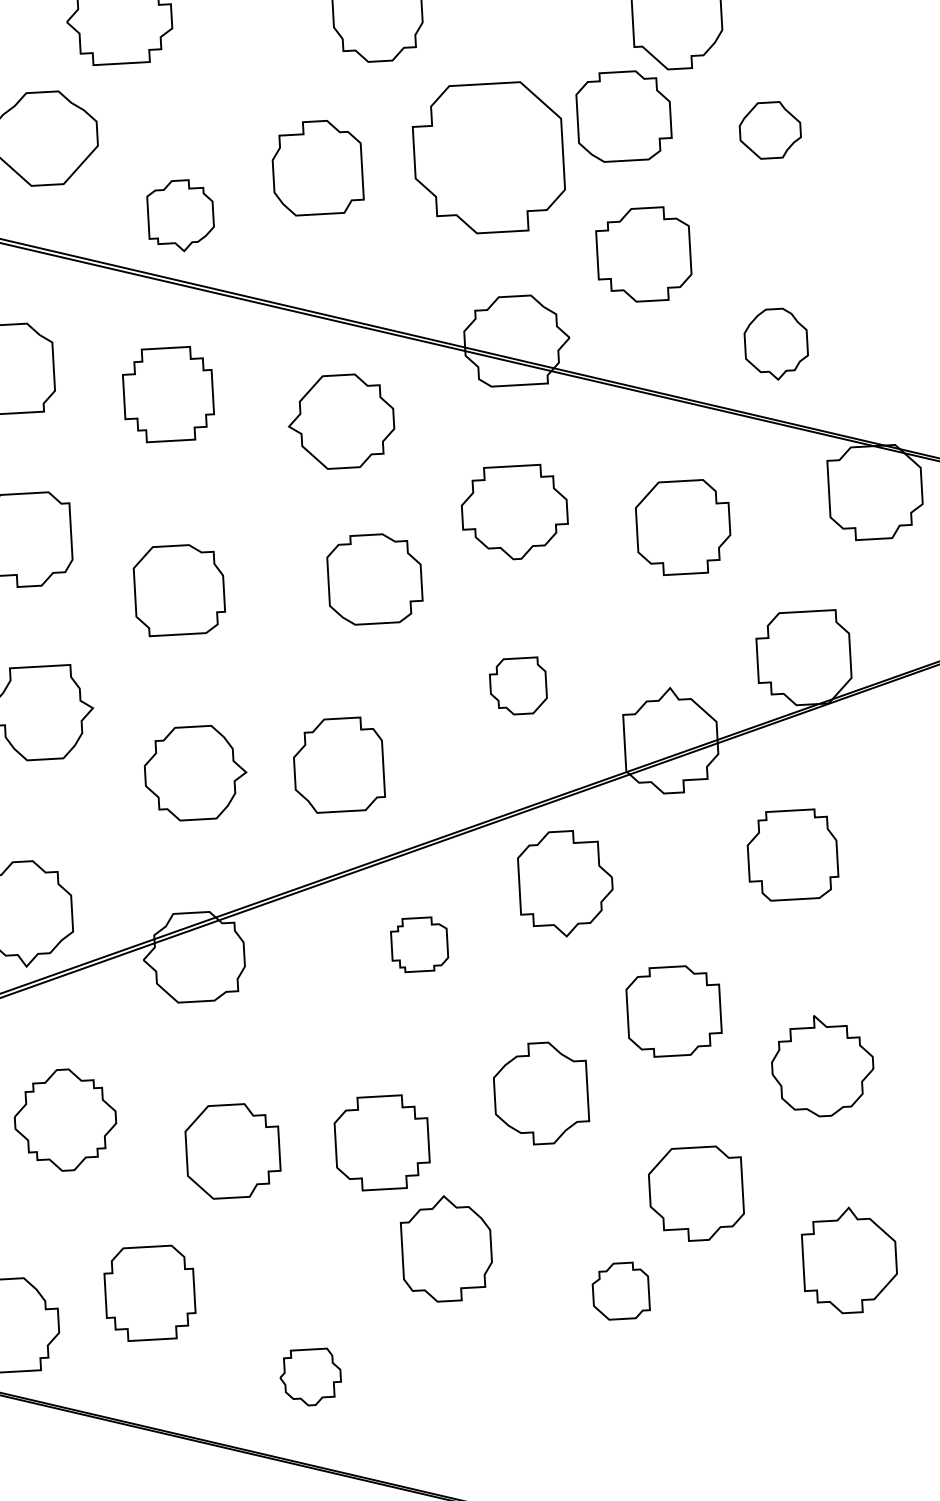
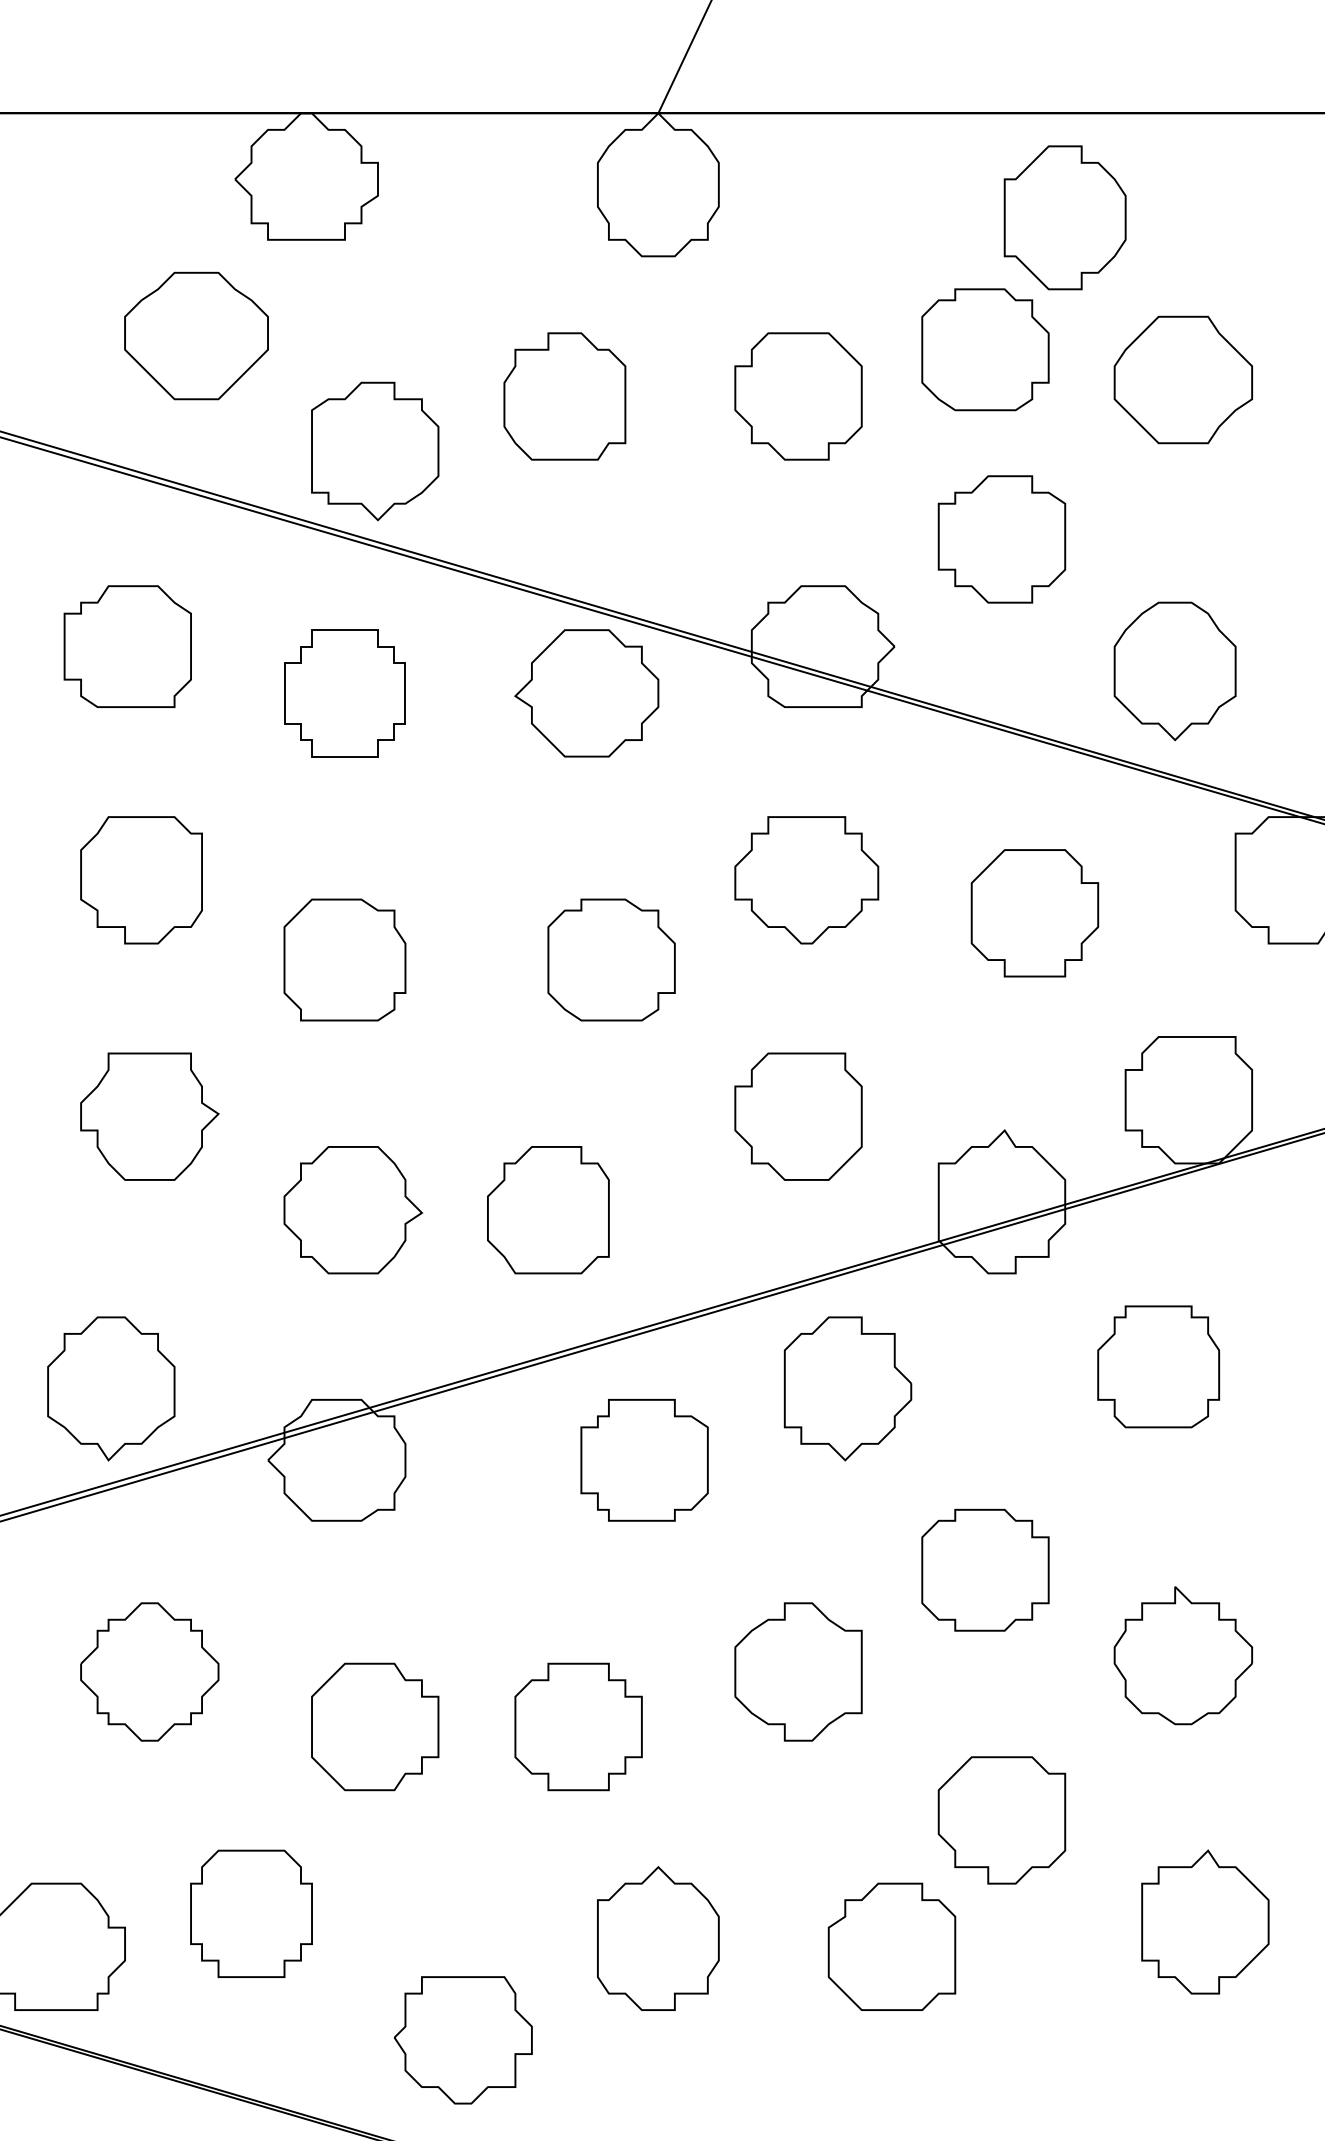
part: (769, 130) -> (1182, 379), size x1.67
part: (488, 158) -> (798, 396), size x0.62
part: (180, 215) -> (375, 451), size x1.43
part: (775, 344) -> (1174, 671), size x1.43
part: (341, 421) -> (586, 693), moved
part: (518, 686) -> (798, 1116), size x1.67
part: (419, 944) -> (644, 1460), size x1.67
part: (446, 1248) -> (658, 1938), moved
part: (620, 1291) -> (891, 1946), size x1.67
part: (310, 1377) -> (463, 2040), size x1.67

